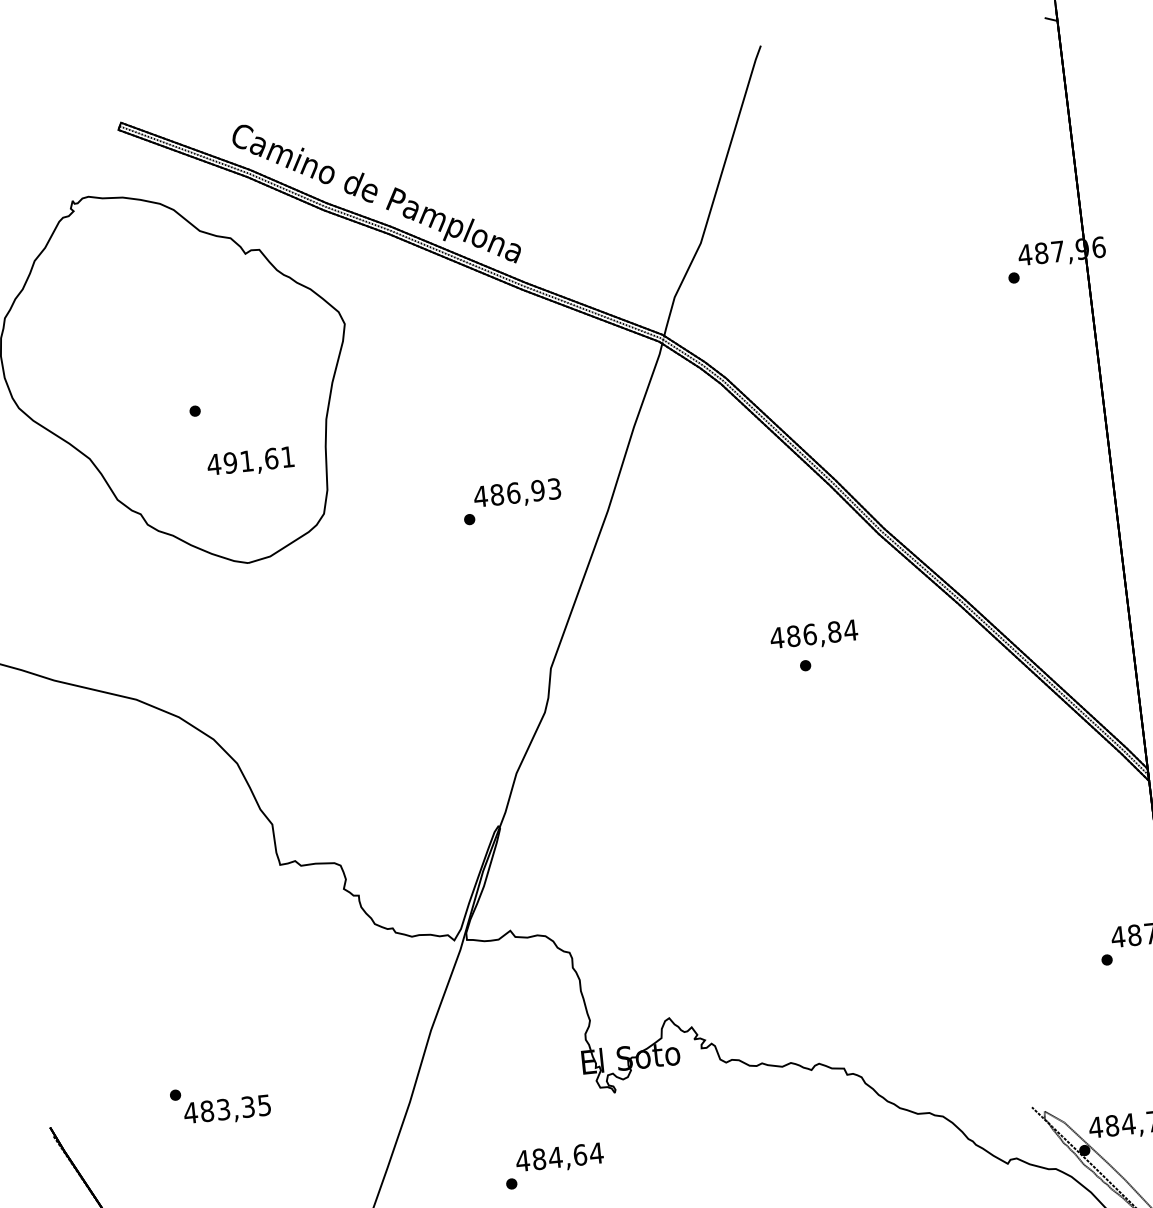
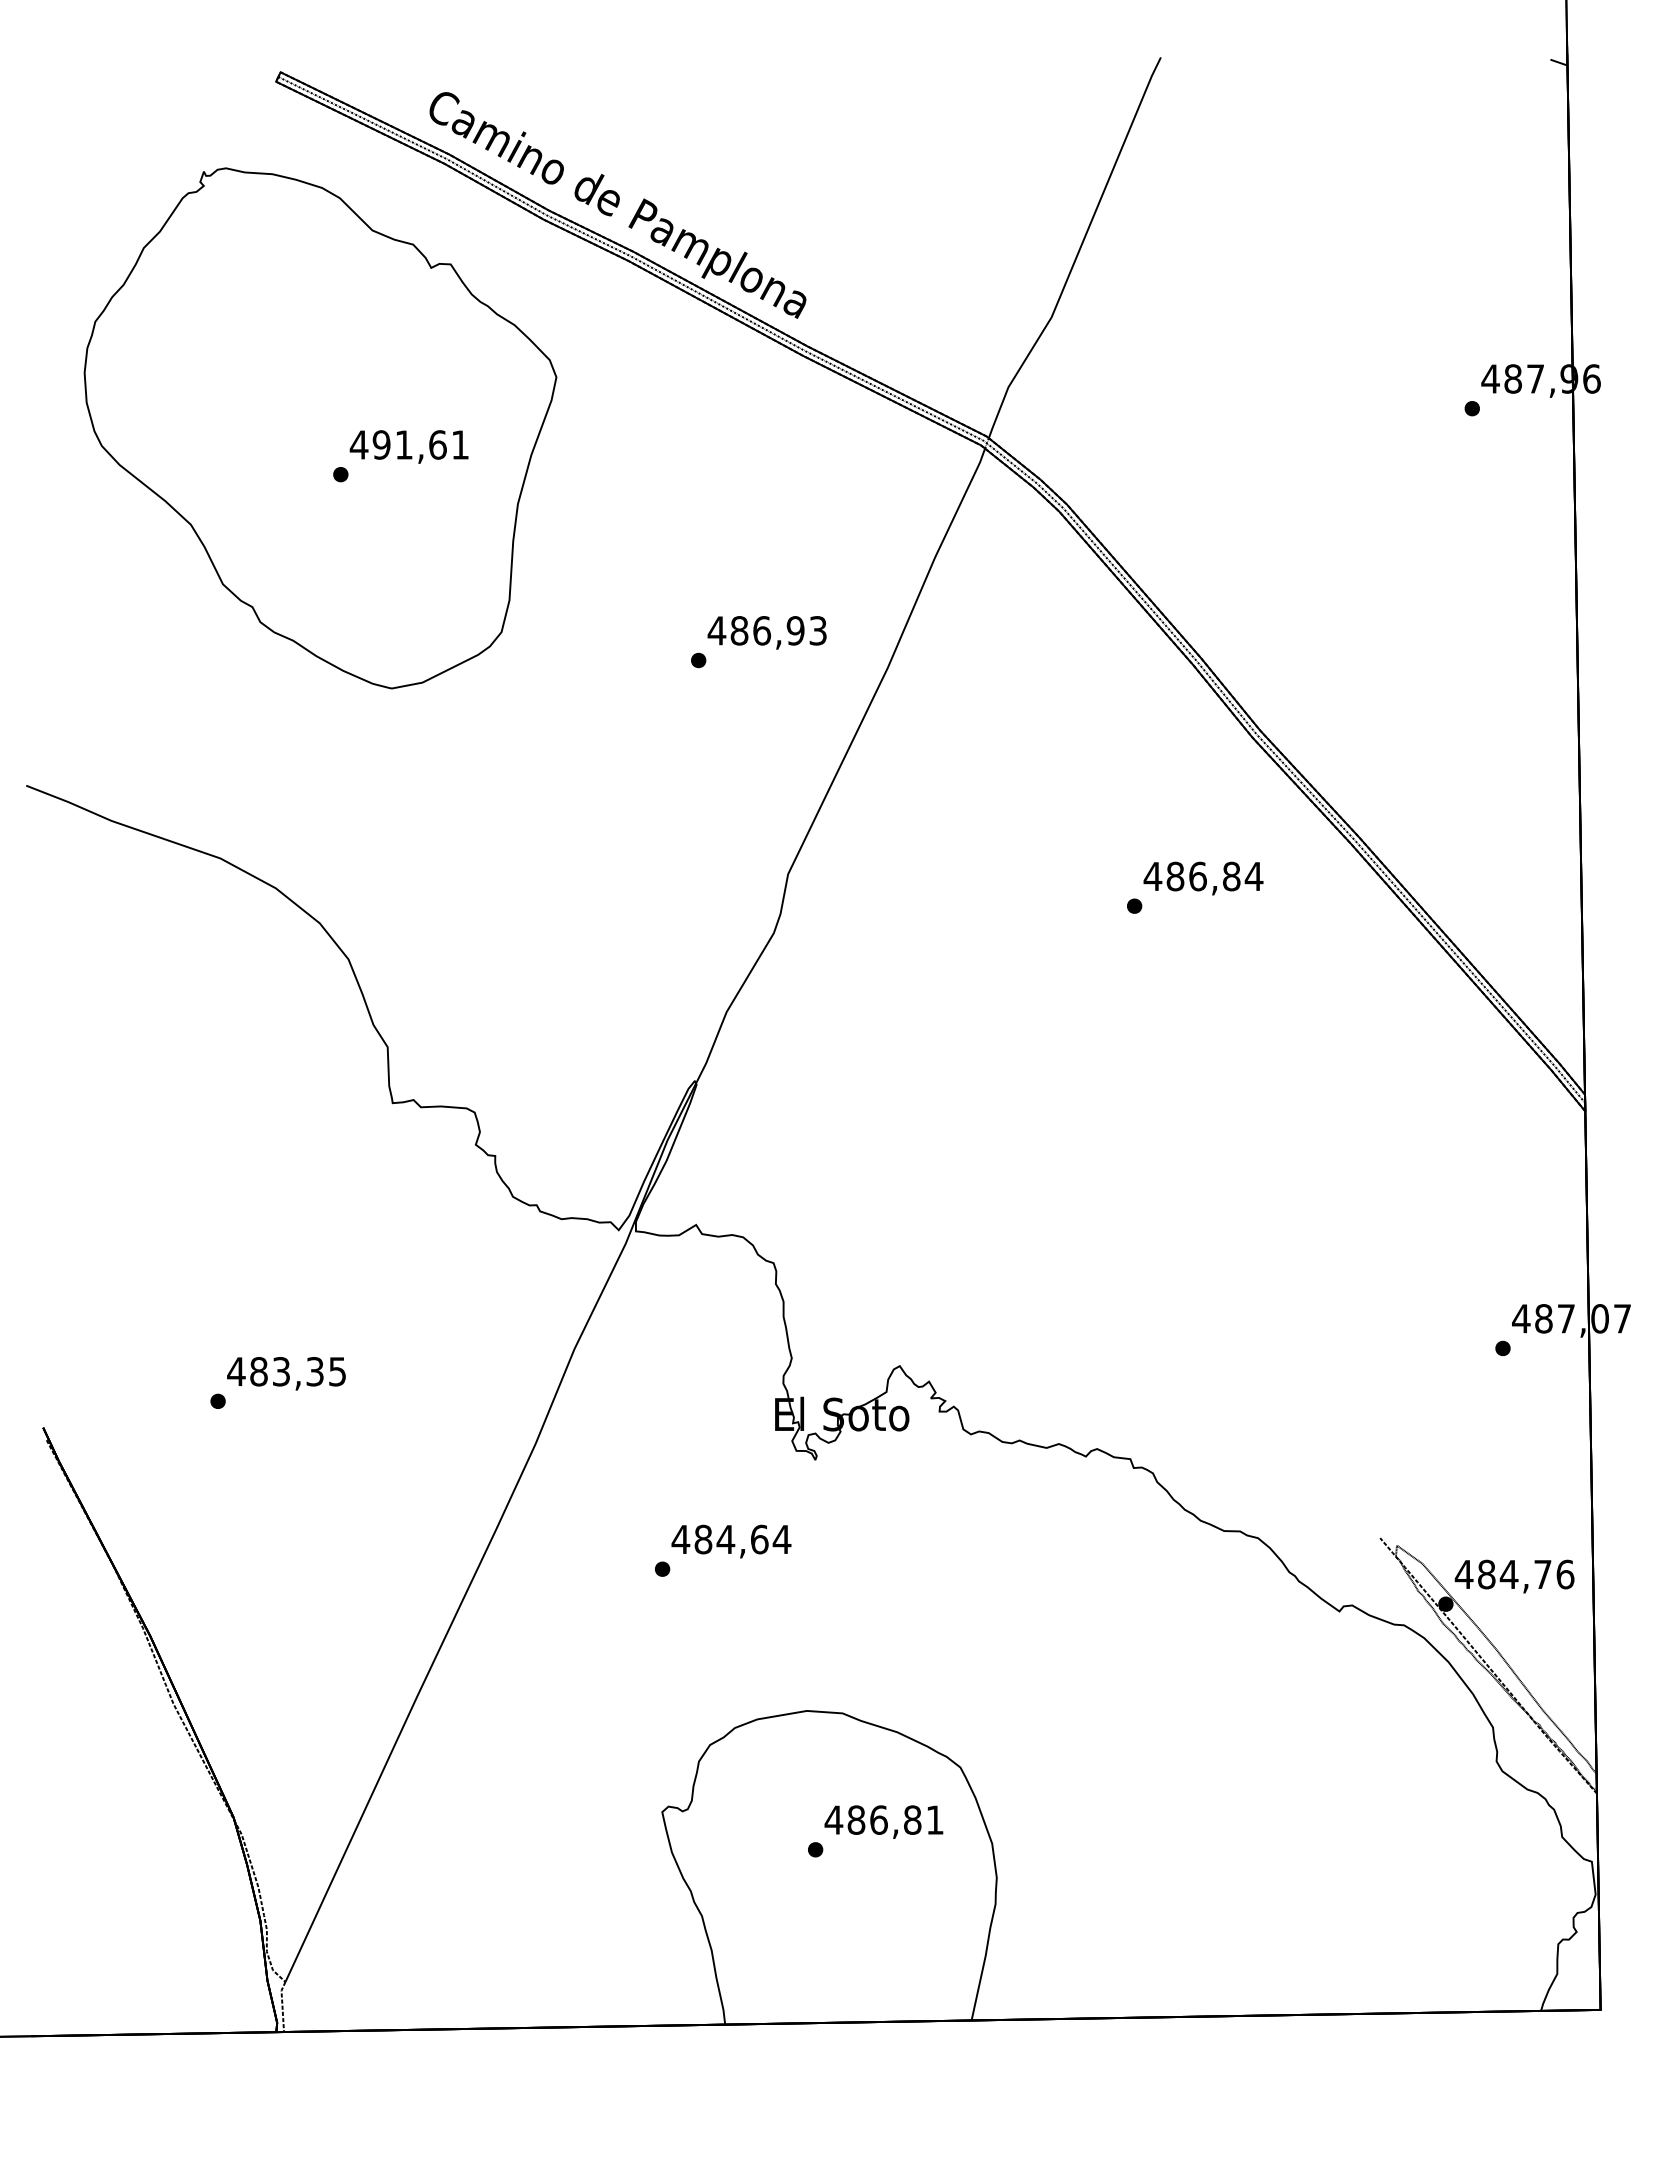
text: (250, 462) -> (408, 446), moved
text: (814, 635) -> (1203, 878), moved
text: (227, 1110) -> (286, 1373), moved

